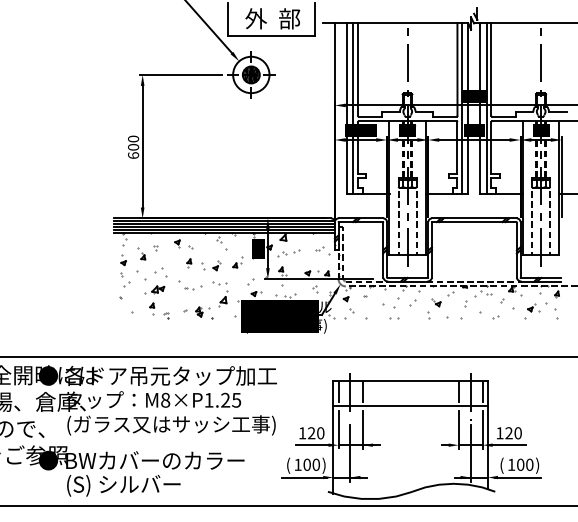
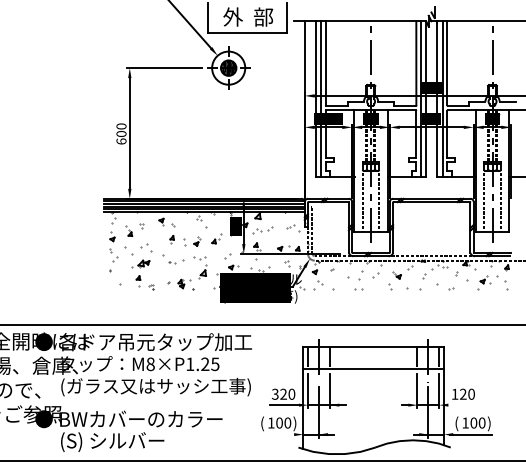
text: (301, 432) -> (274, 393), 120 -> 320
line: (507, 445) -> (461, 405), removed
line: (303, 477) -> (276, 434), removed

